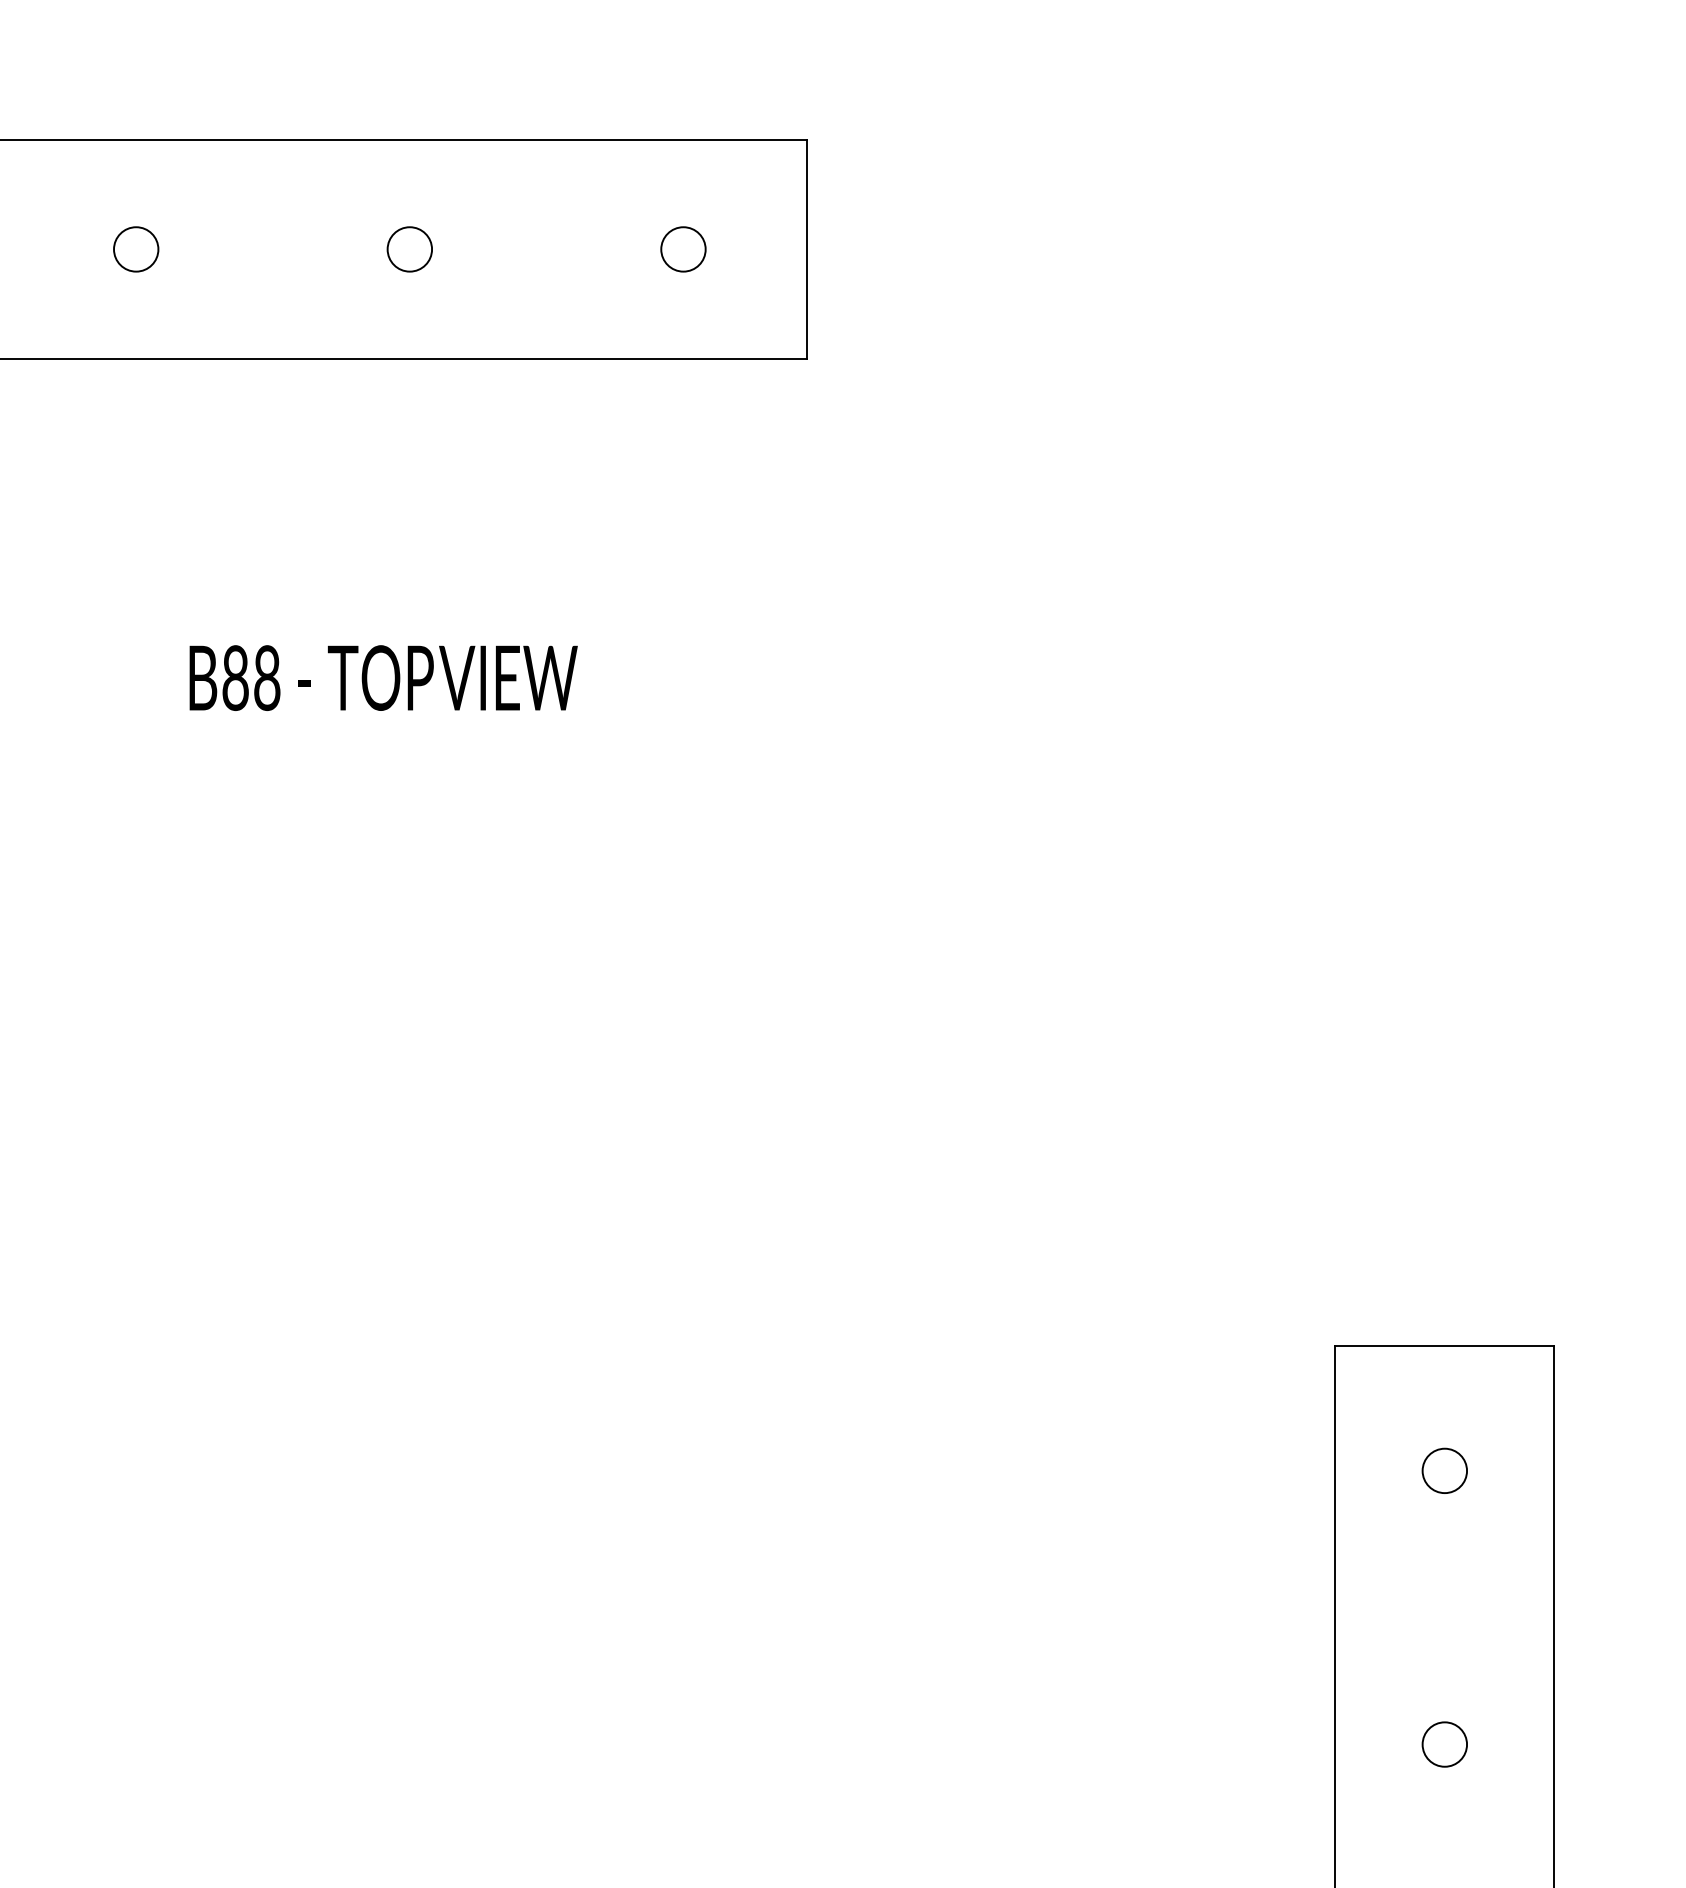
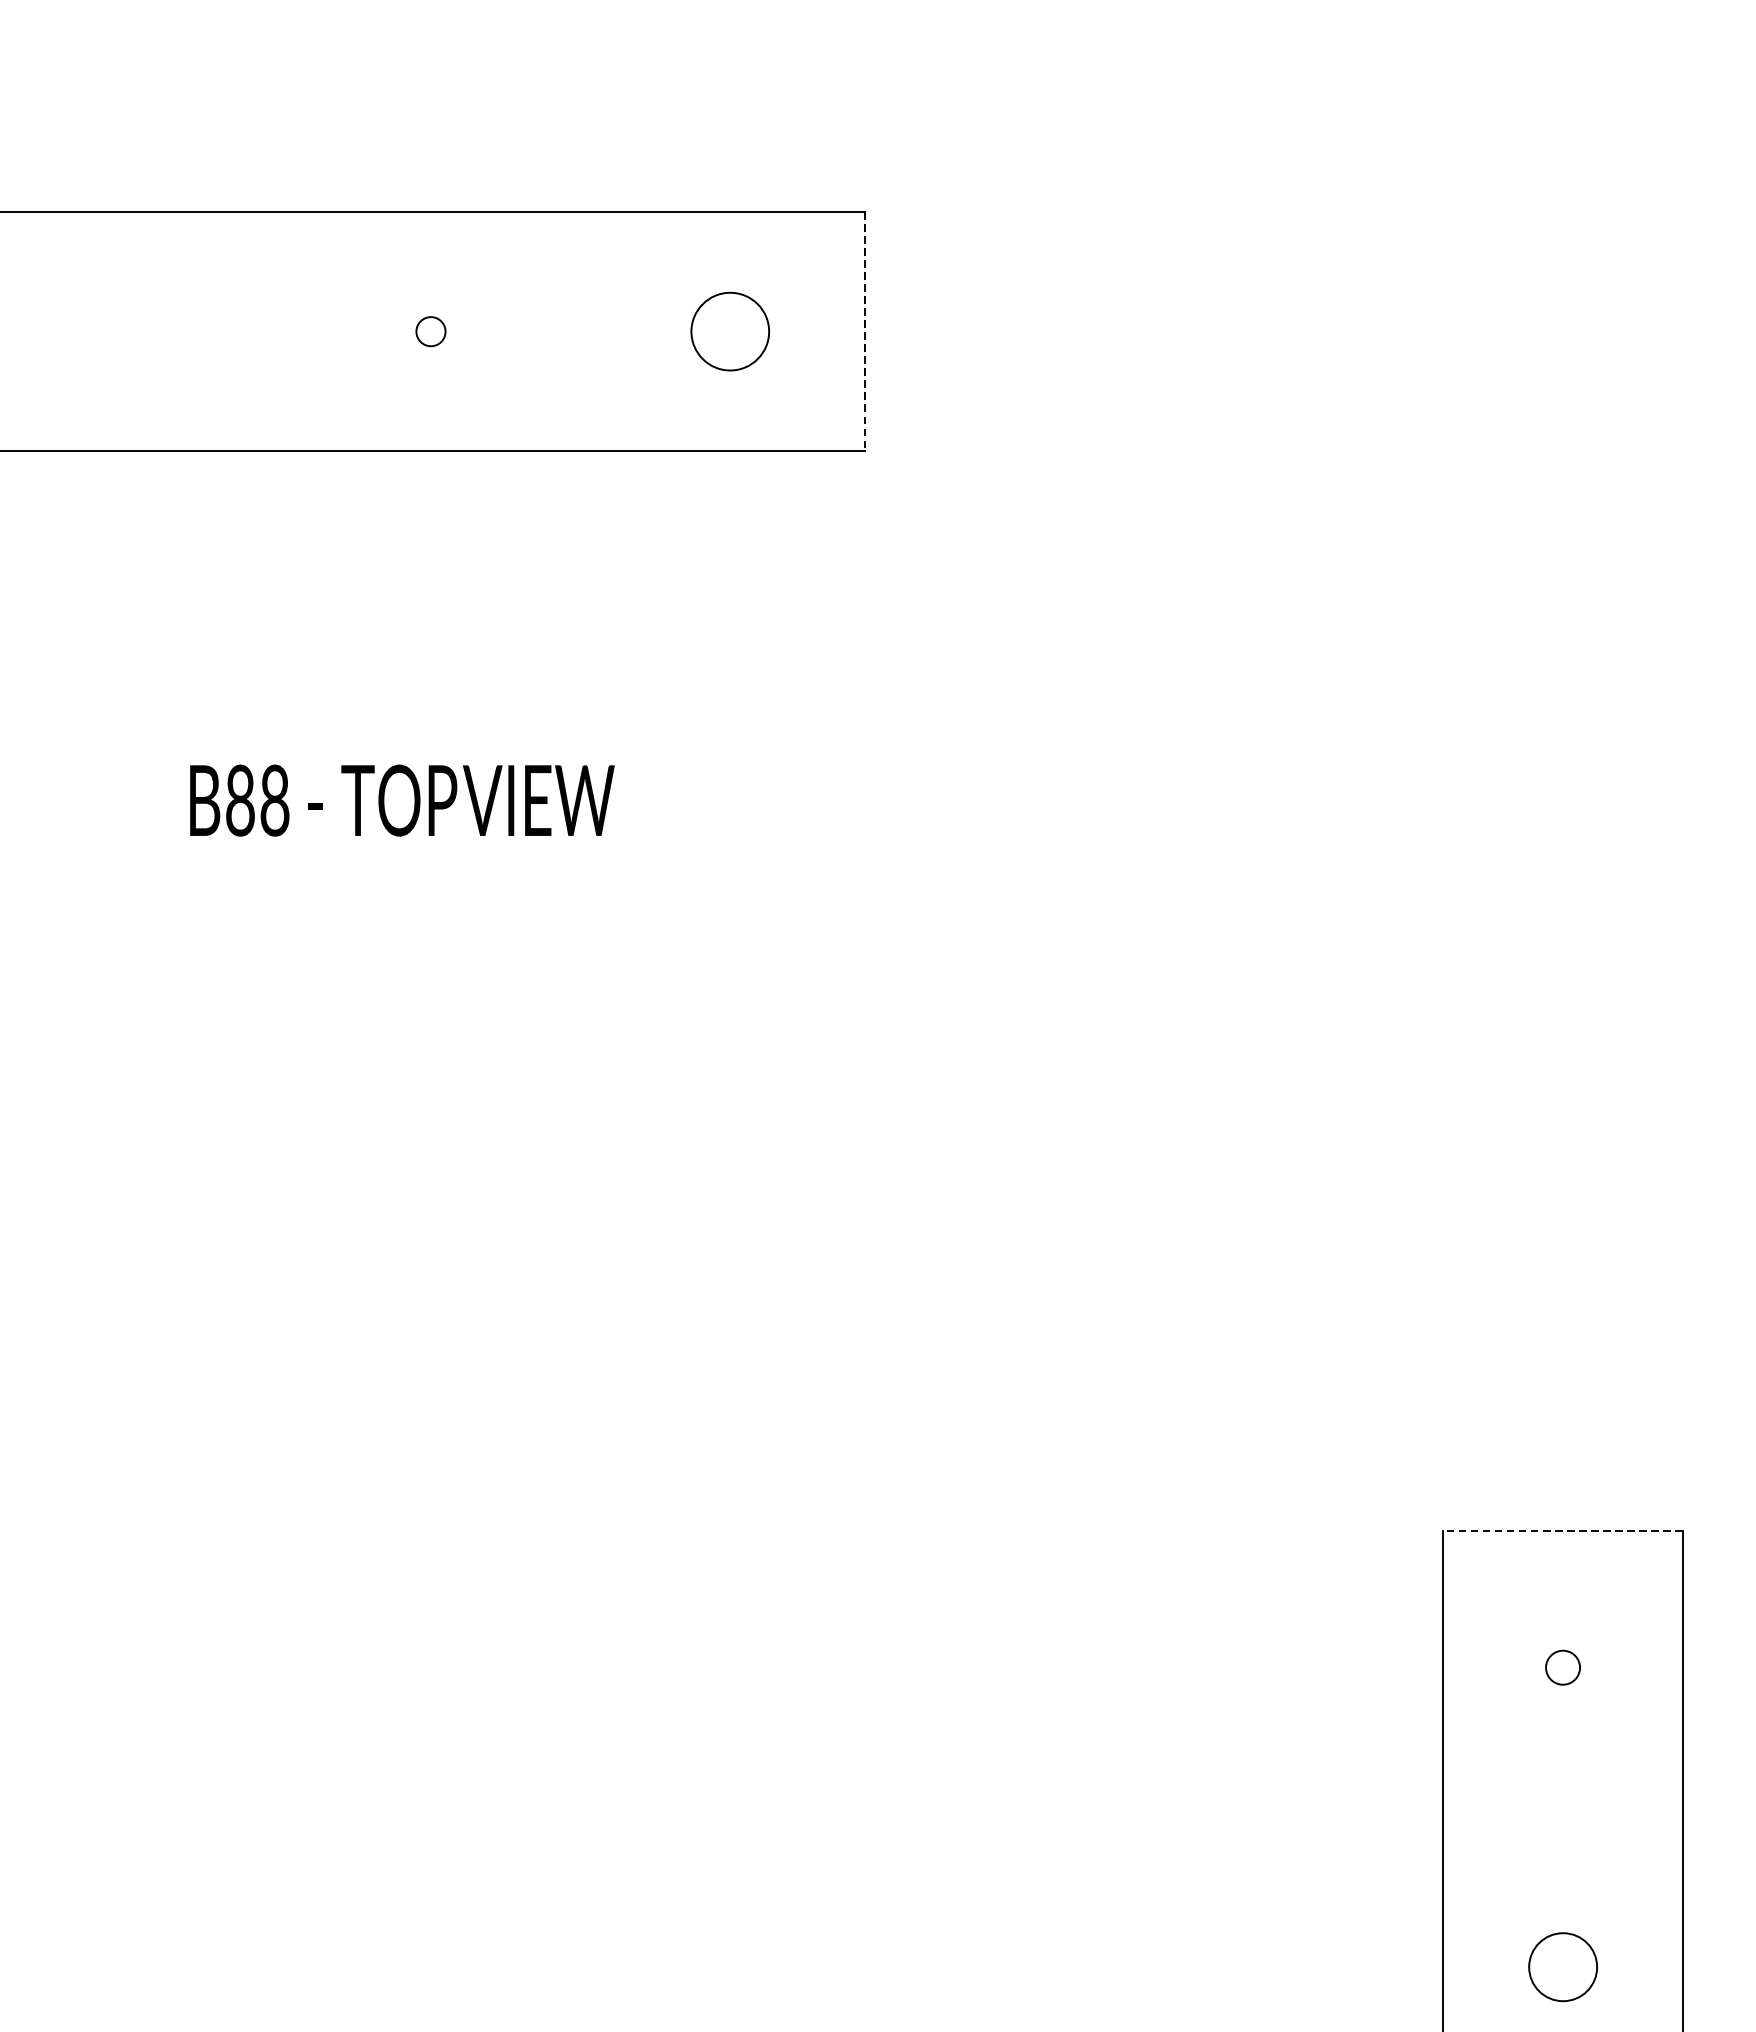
circle: (136, 249) -> (131, 331), removed
circle: (409, 249) -> (430, 331), size x0.6
circle: (683, 249) -> (730, 331), size x1.6
line: (806, 249) -> (864, 331), solid -> dashed
line: (1444, 1346) -> (1562, 1531), solid -> dashed
circle: (1444, 1470) -> (1562, 1667), size x0.7
circle: (1444, 1744) -> (1562, 1967), size x1.4

